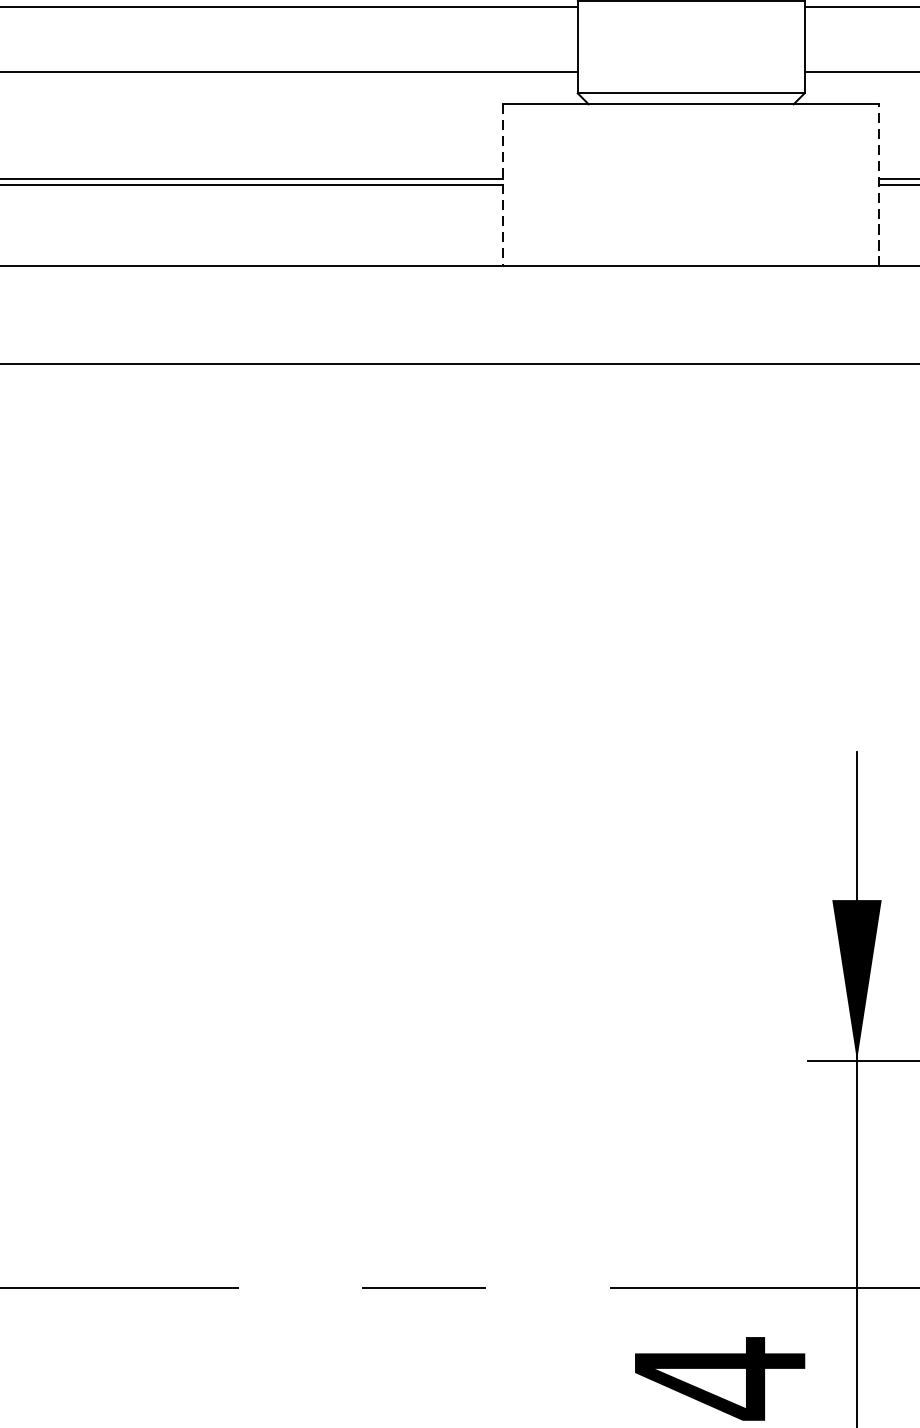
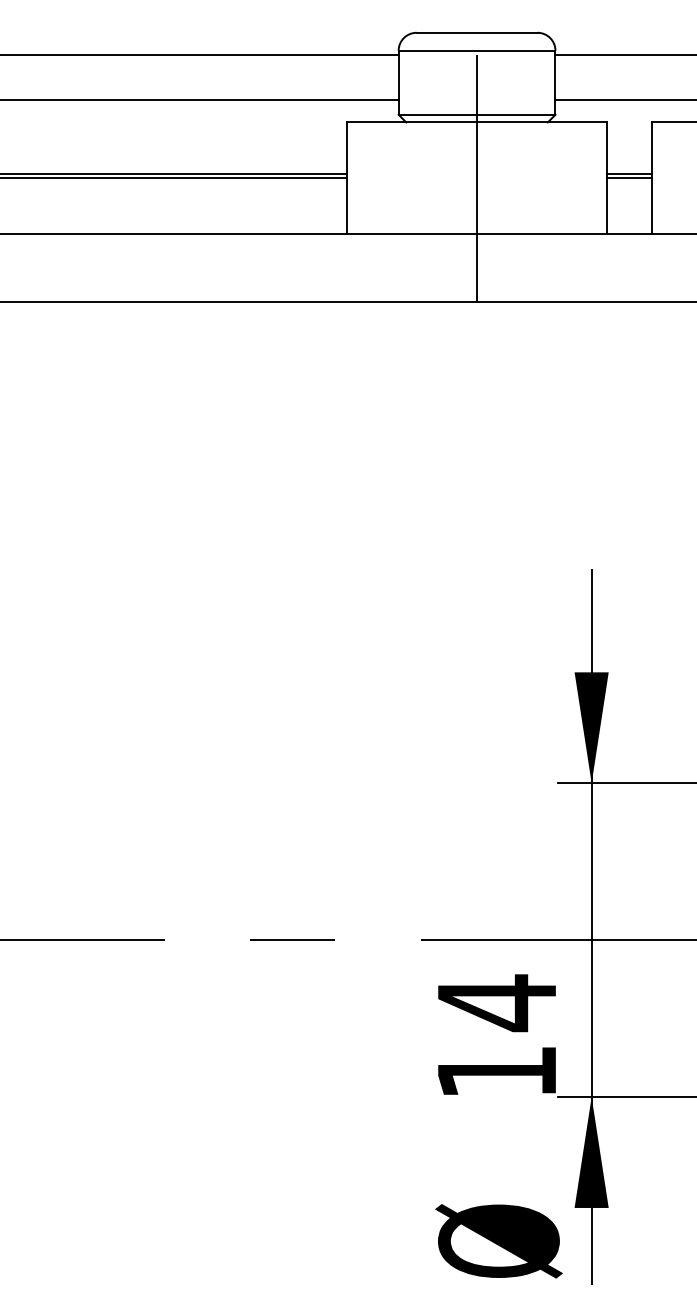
line: (879, 184) -> (607, 177), dashed -> solid
line: (503, 185) -> (347, 178), dashed -> solid
line: (691, 185) -> (477, 178), added

